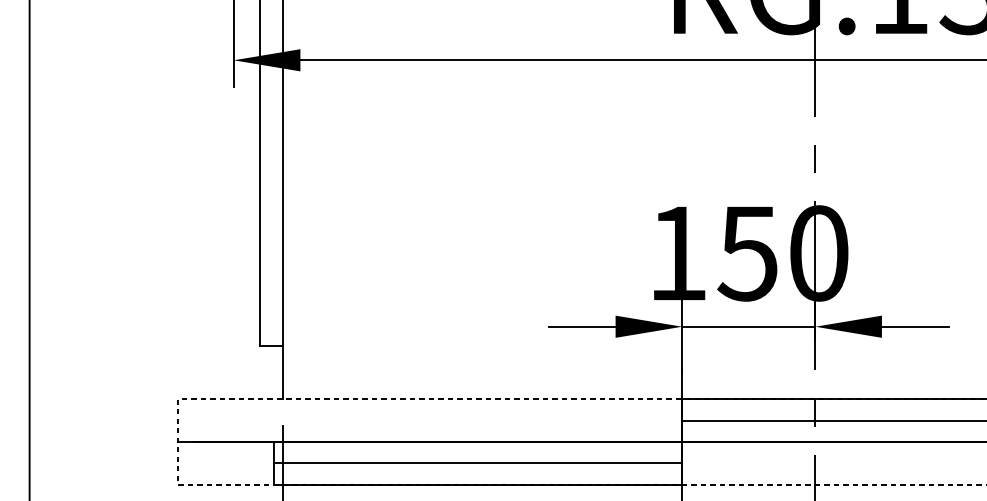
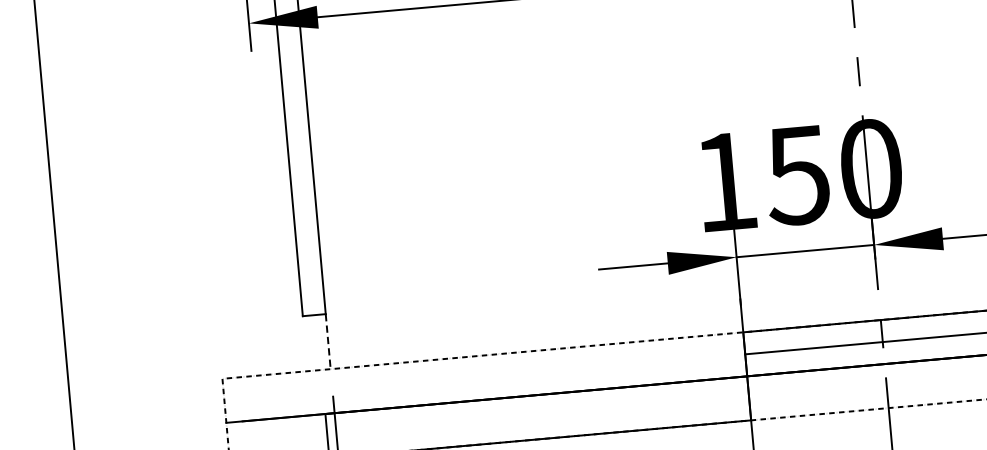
line: (282, 372) -> (328, 341), solid -> dashed
line: (477, 463) -> (537, 417), removed

